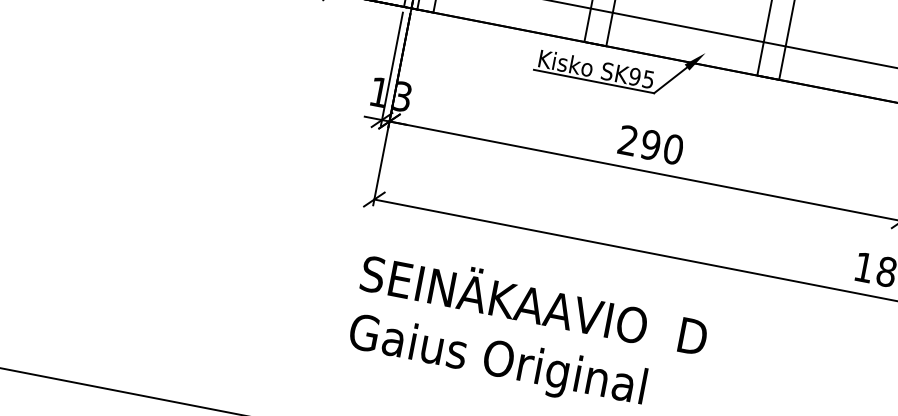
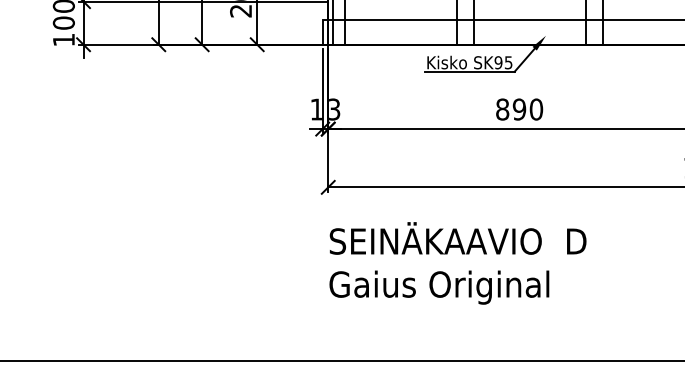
text: (628, 140) -> (502, 109), 290 -> 890

